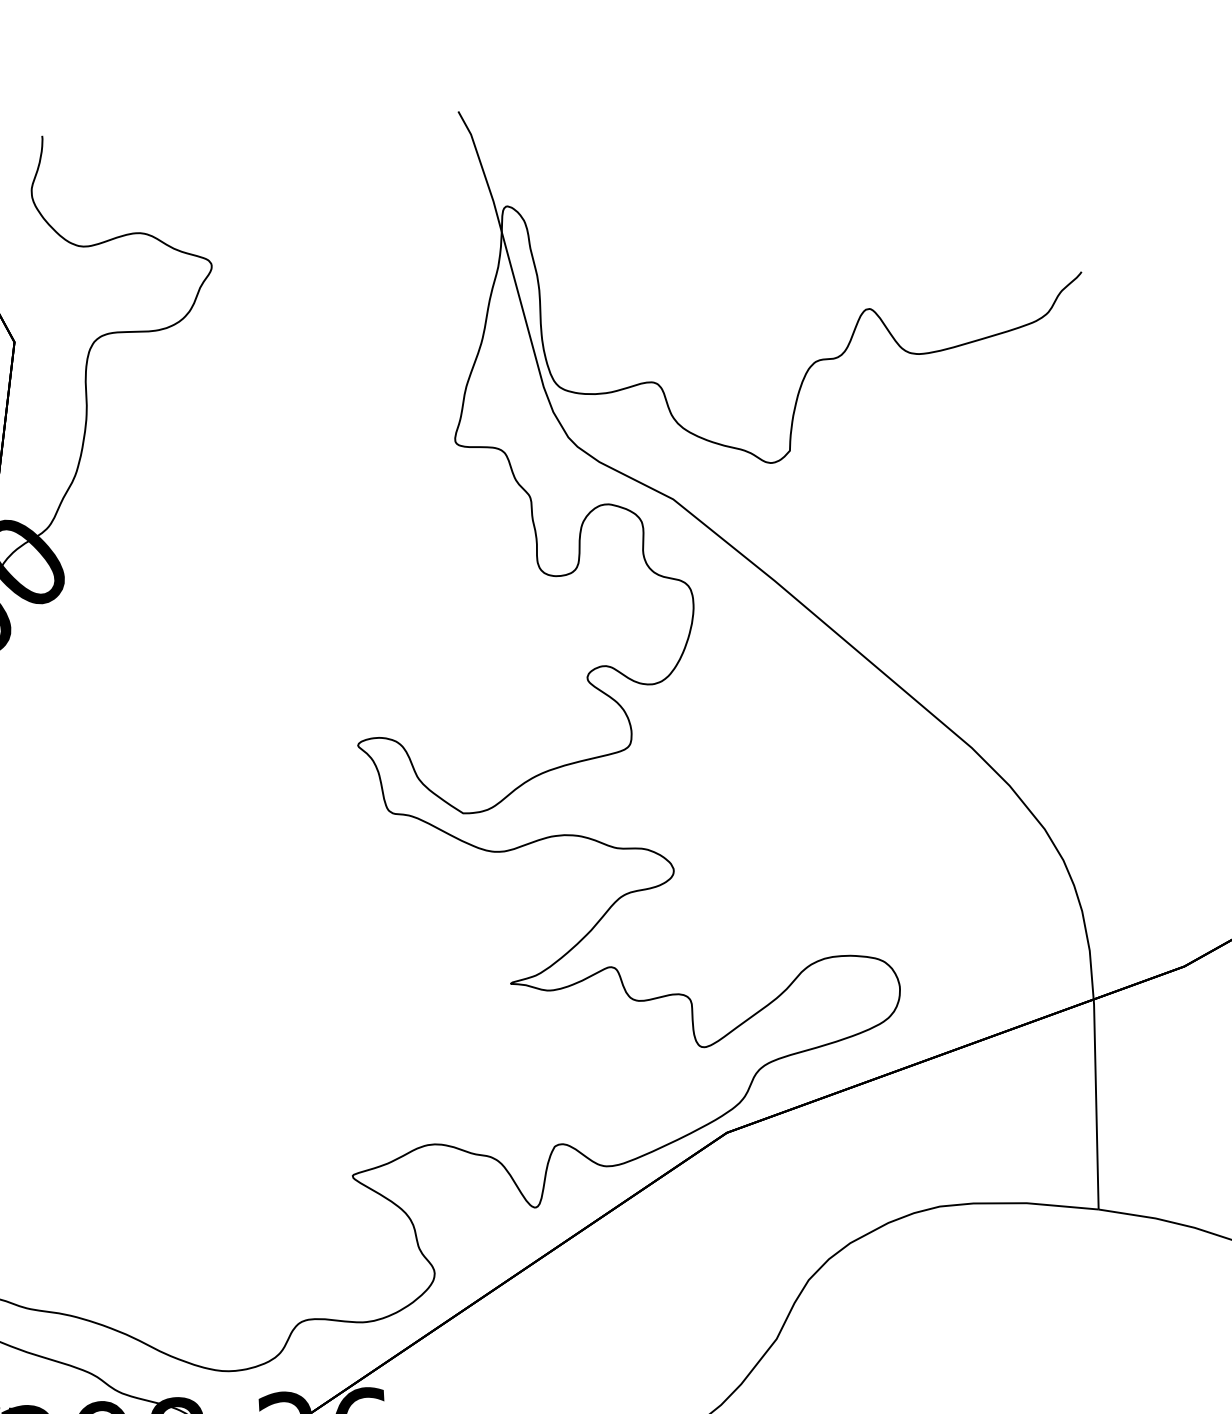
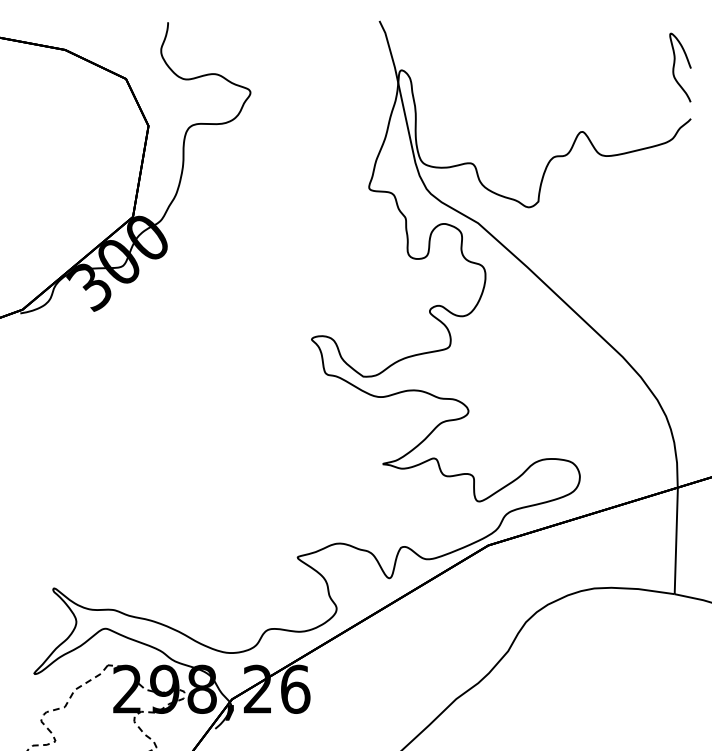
curve: (1043, 172) -> (674, 67), added

